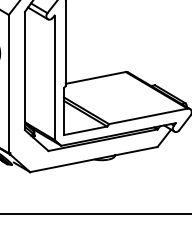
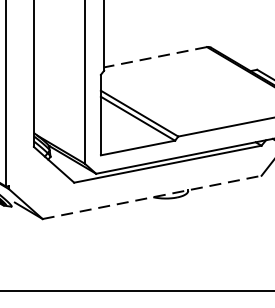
line: (95, 77) -> (154, 56), solid -> dashed
line: (93, 159) -> (151, 197), solid -> dashed

